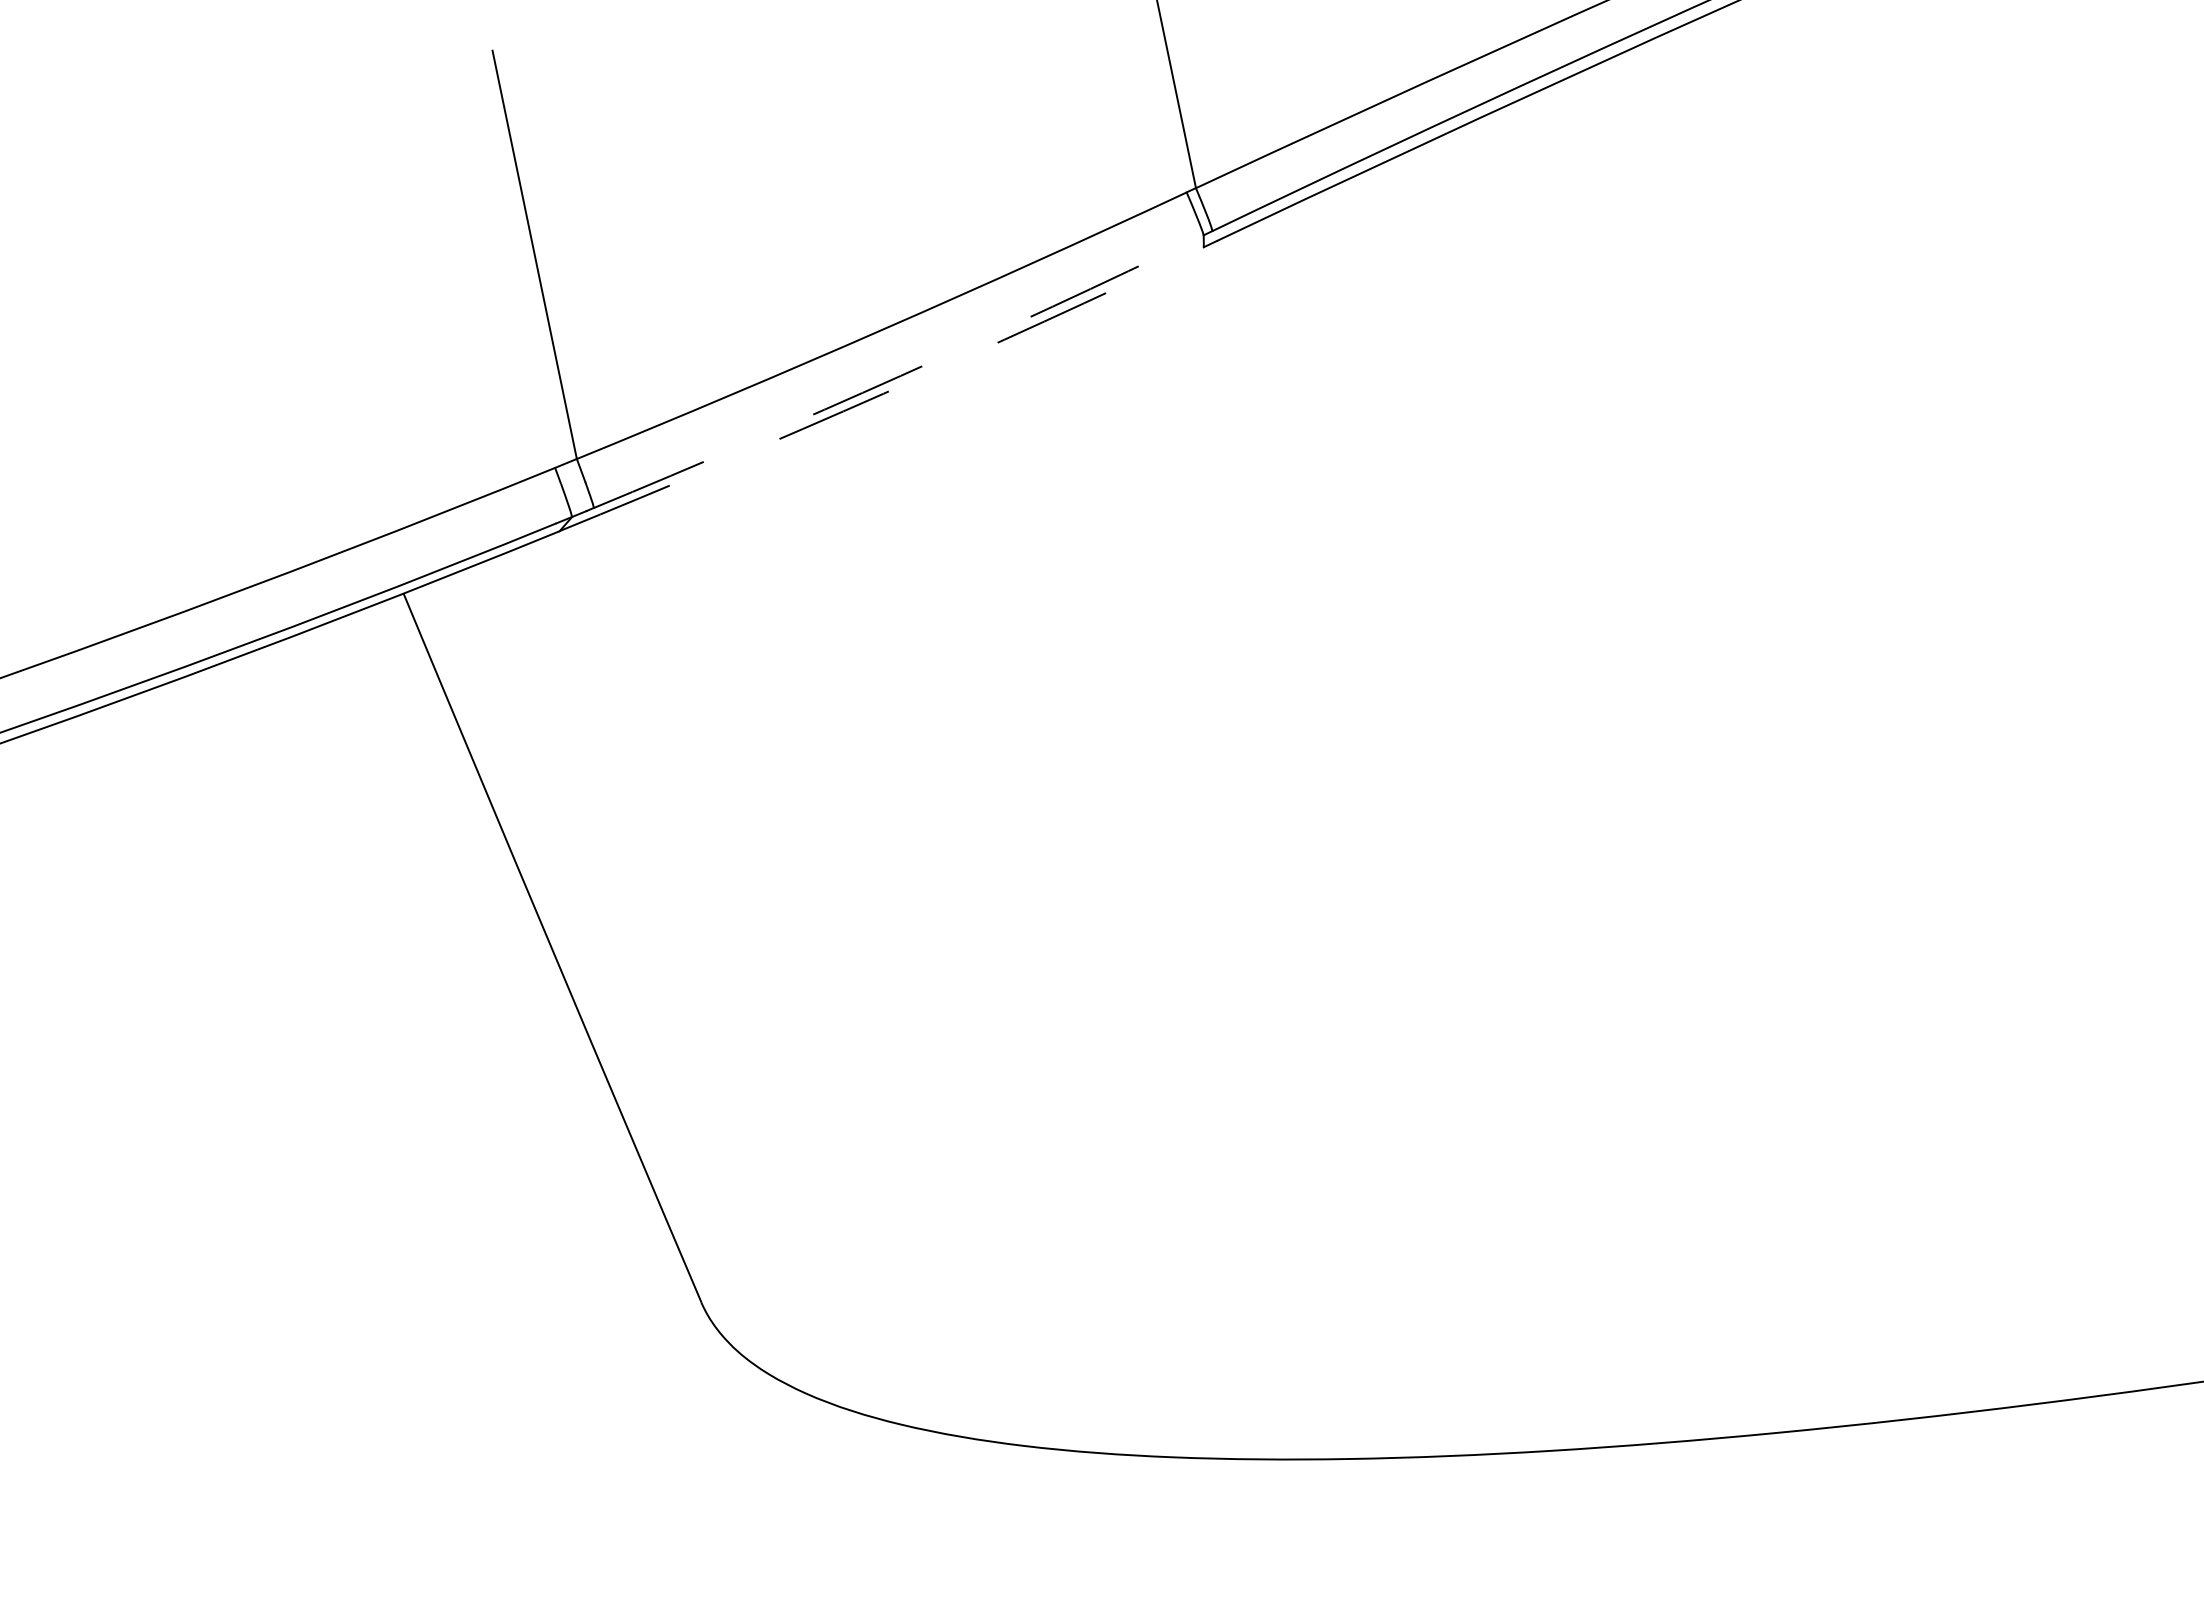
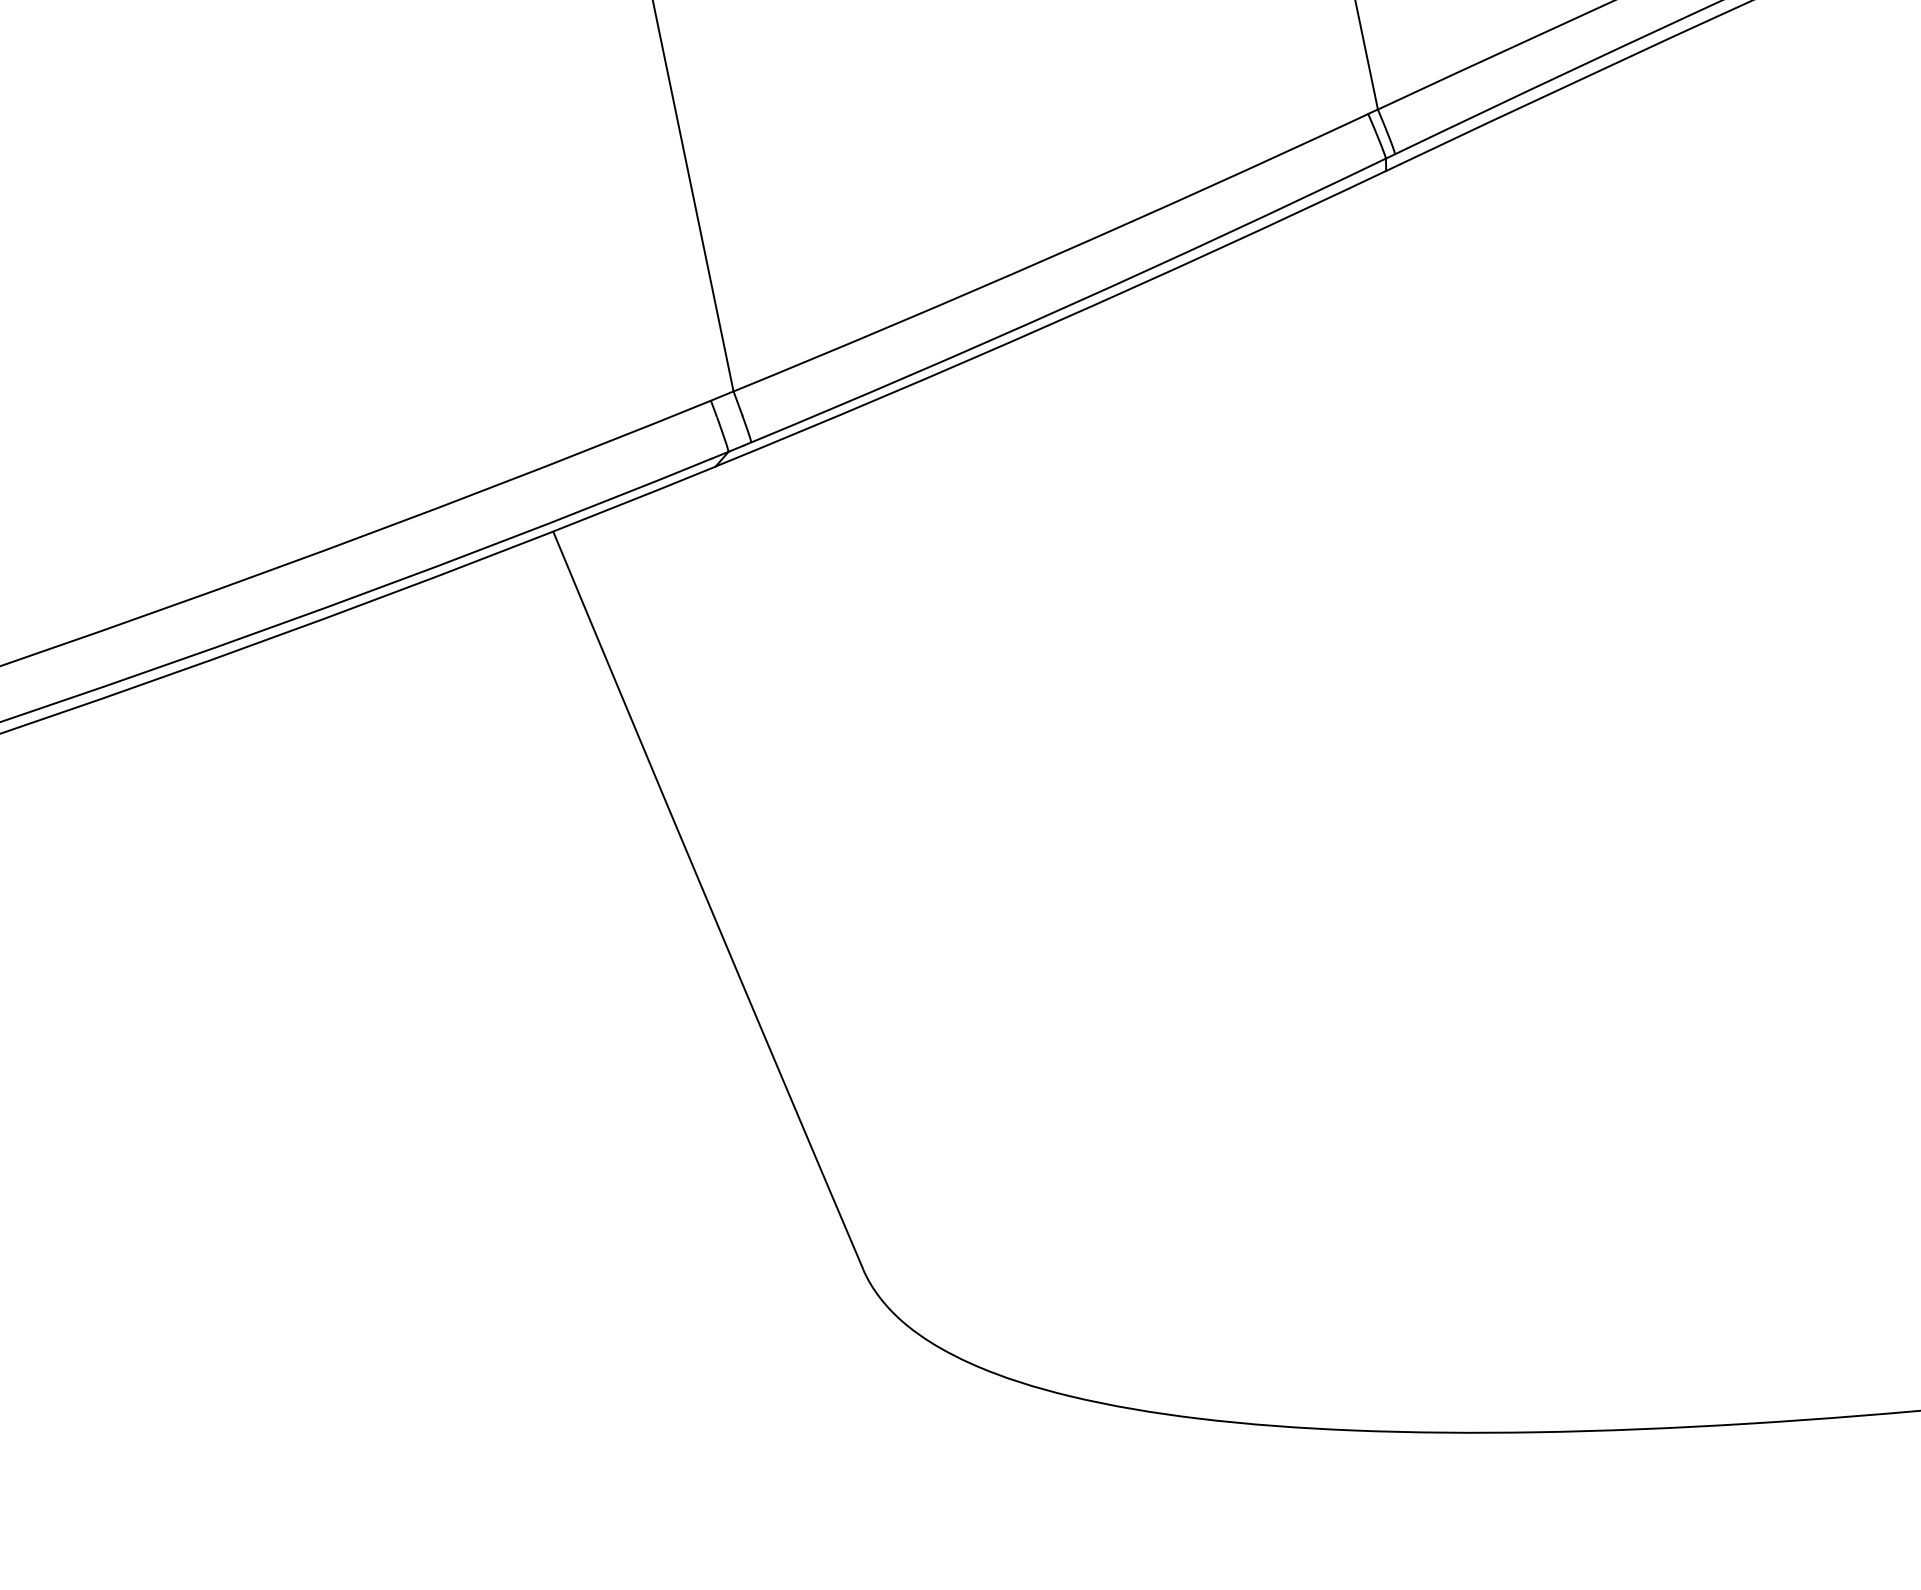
arc: (900, 375) -> (1070, 304), dashed -> solid
arc: (883, 393) -> (1052, 323), dashed -> solid

